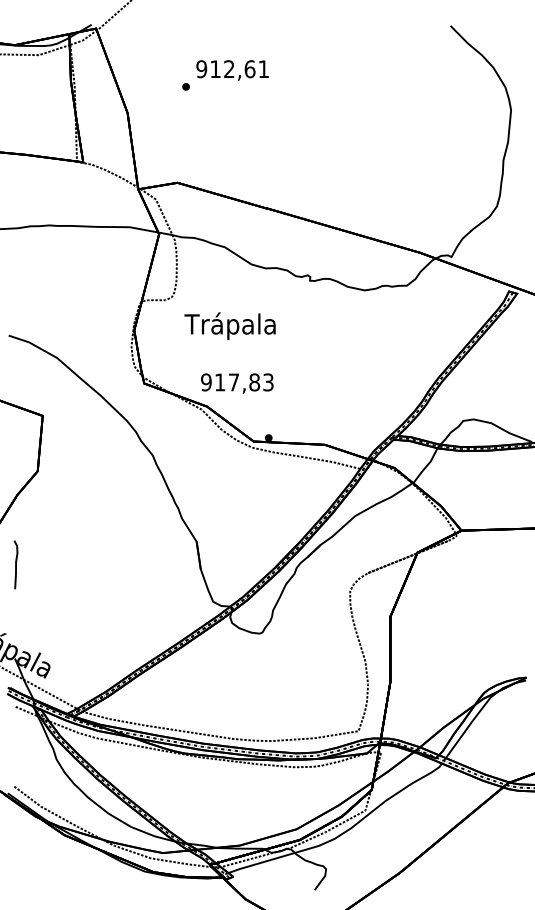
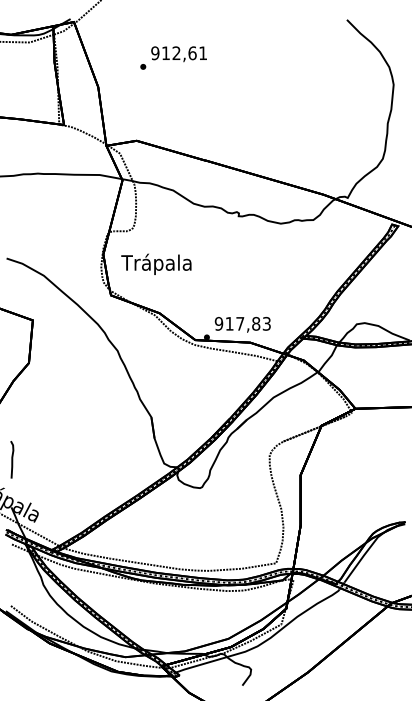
text: (229, 326) -> (155, 264), moved
text: (237, 383) -> (242, 324), moved
curve: (15, 564) -> (11, 459), moved

